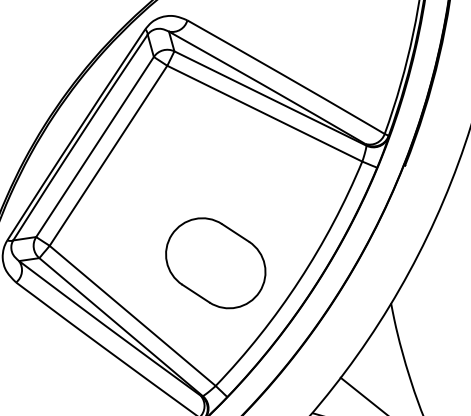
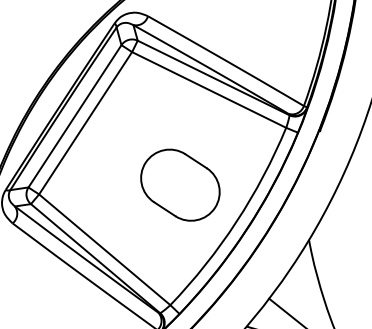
part: (215, 262) -> (180, 184), moved

